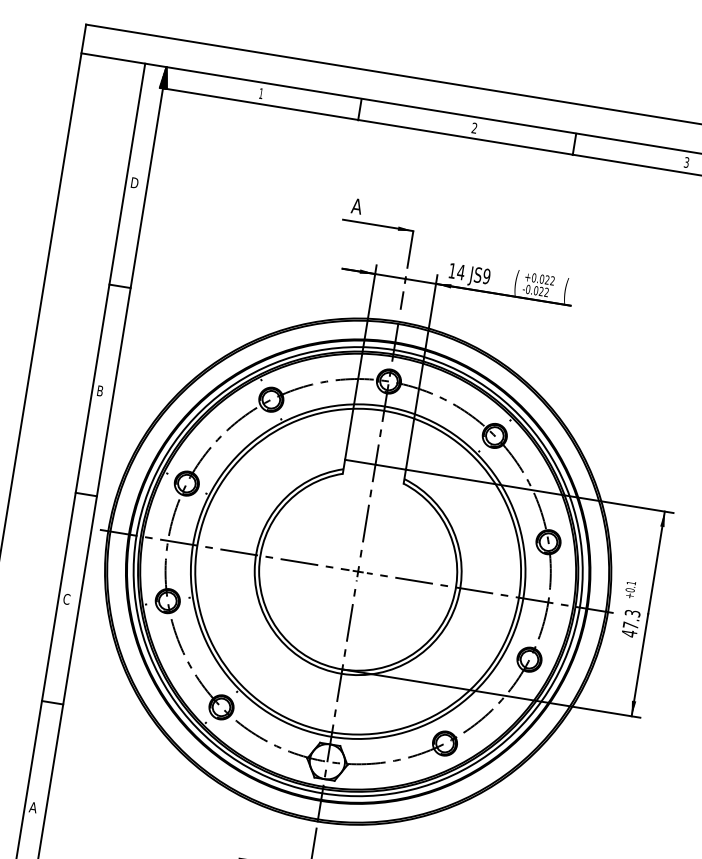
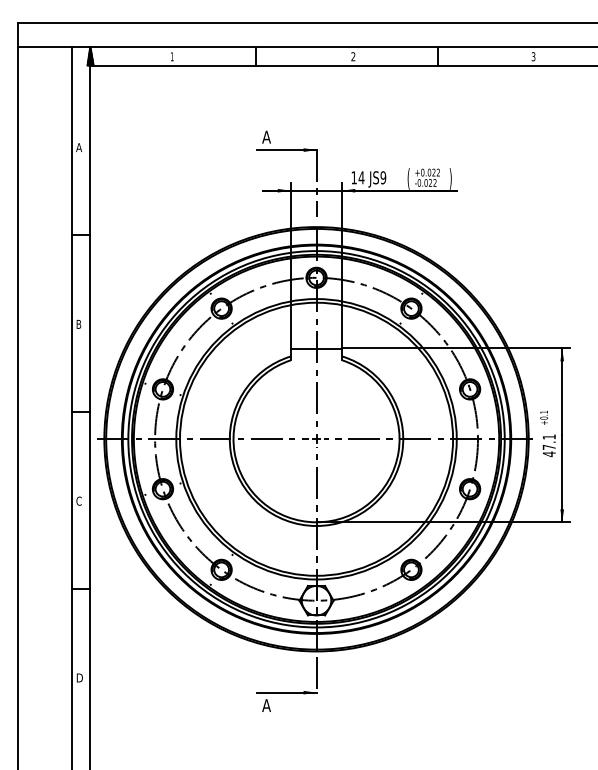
text: (134, 182) -> (79, 147), D -> A
text: (565, 290) -> (450, 178), ( -> )
text: (631, 612) -> (548, 436), 47.3 -> 47.1
text: (33, 806) -> (79, 677), A -> D

